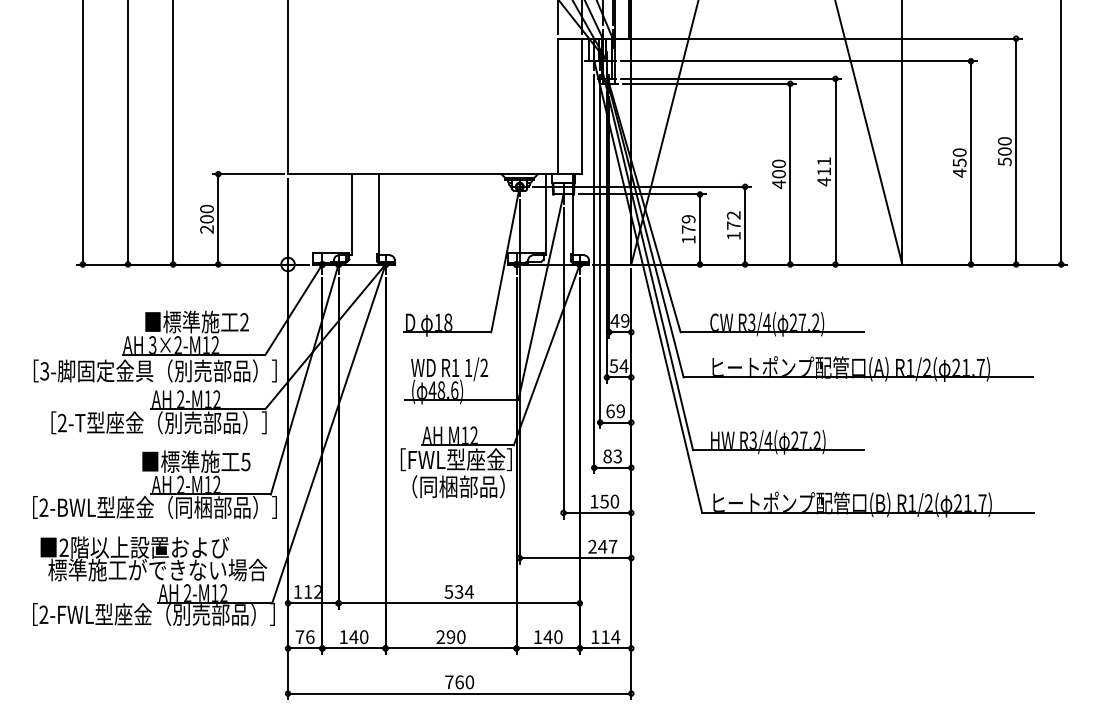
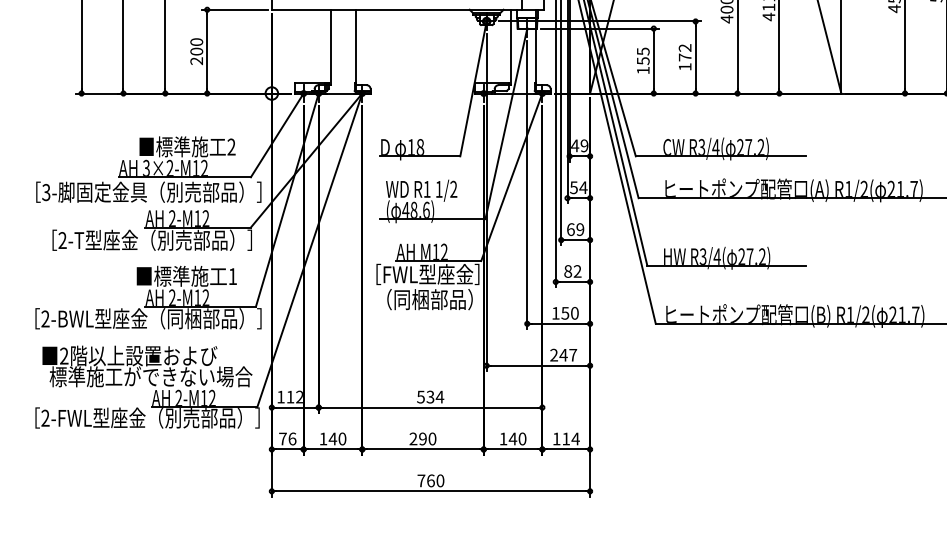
text: (688, 224) -> (643, 56), 179 -> 155
text: (617, 456) -> (577, 271), 83 -> 82
text: (245, 462) -> (232, 277), 5 -> 1

